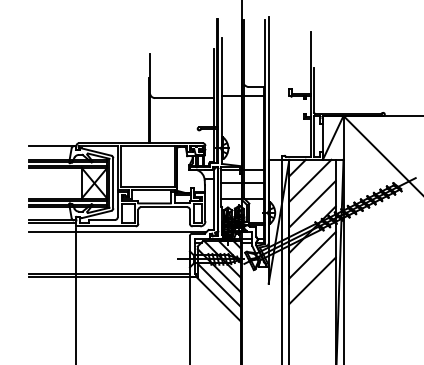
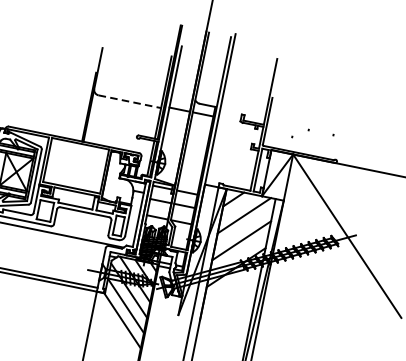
line: (184, 98) -> (129, 102), solid -> dashed
line: (312, 255) -> (230, 294), removed
line: (312, 280) -> (225, 321), removed

